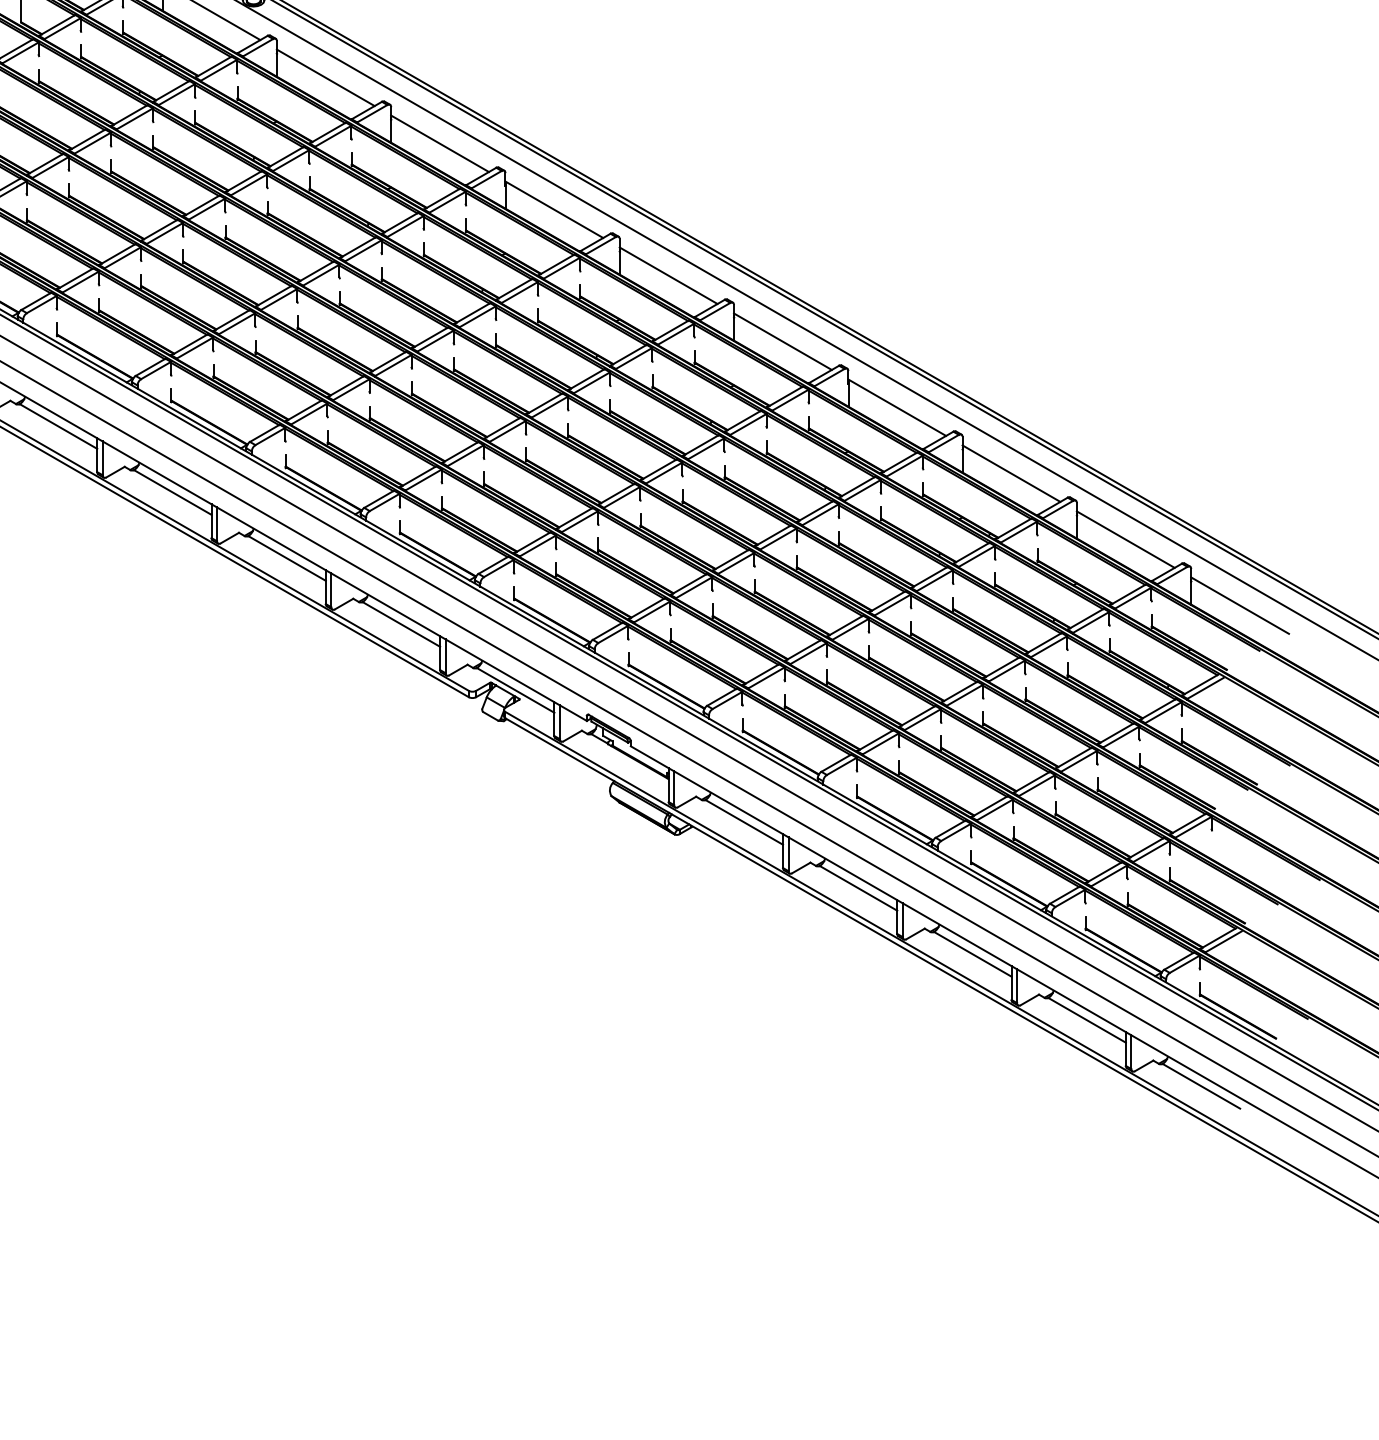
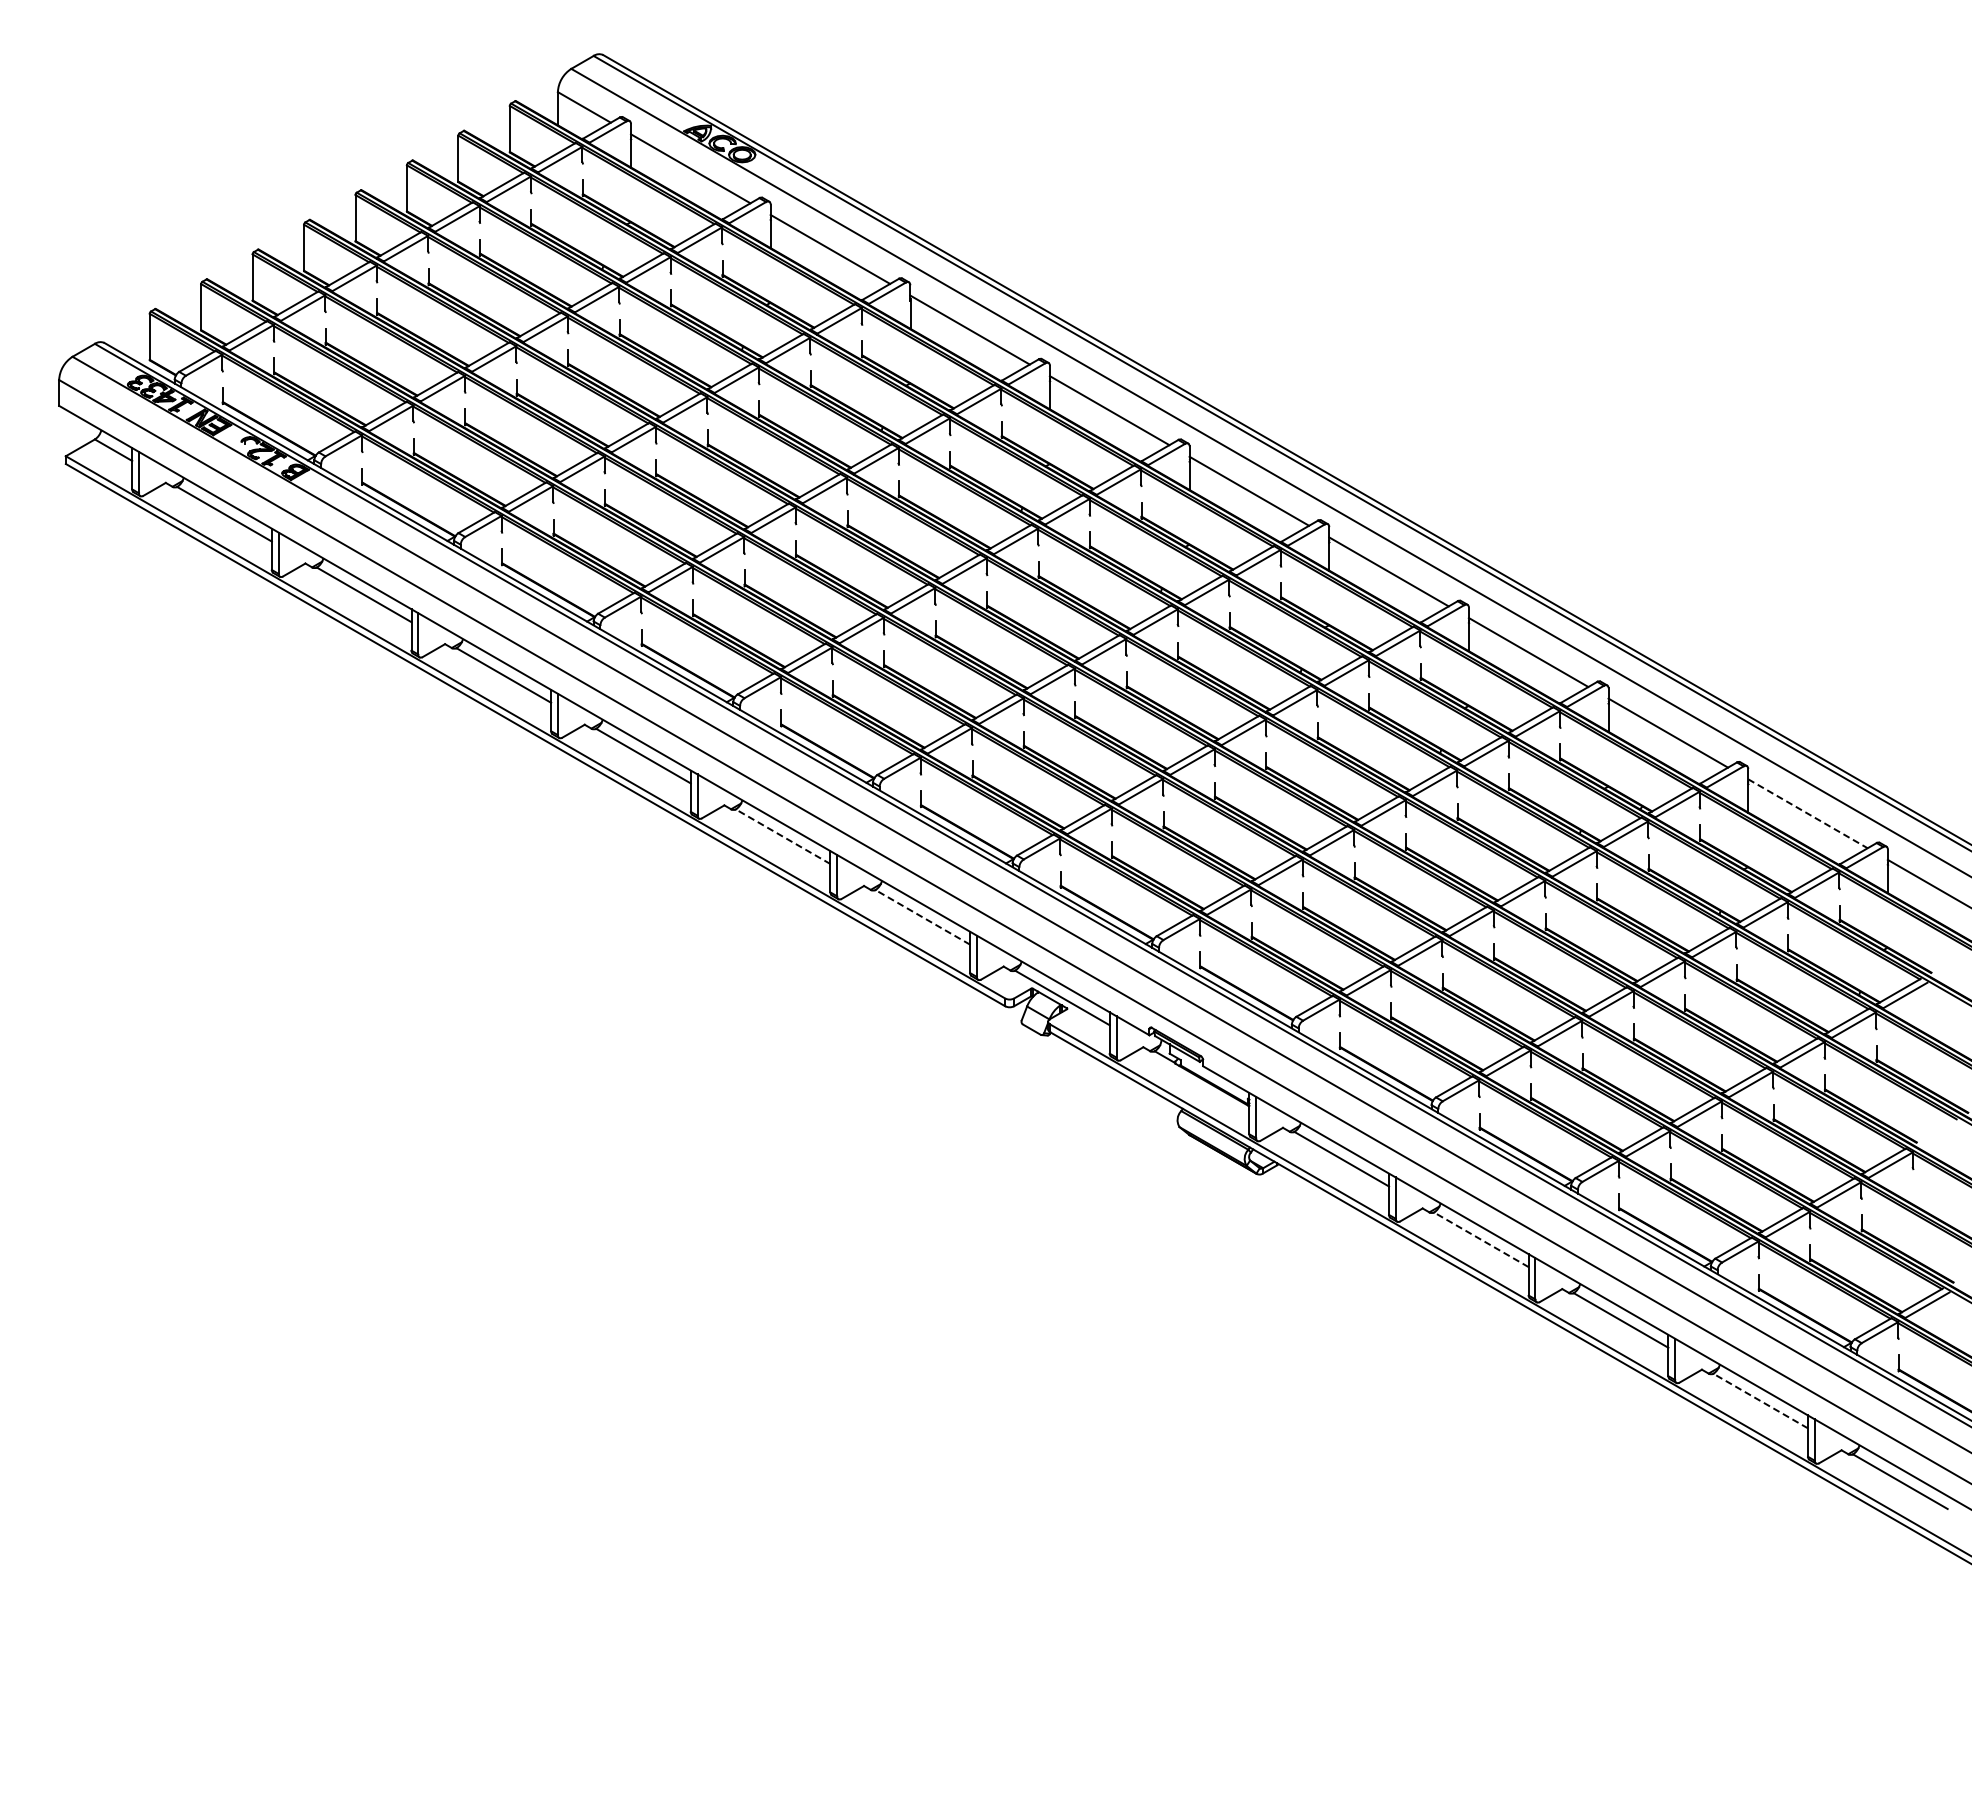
line: (1126, 540) -> (1808, 814), solid -> dashed
line: (287, 558) -> (783, 836), solid -> dashed
line: (401, 624) -> (922, 917), solid -> dashed
line: (858, 888) -> (1481, 1239), solid -> dashed
line: (1086, 1020) -> (1760, 1401), solid -> dashed

